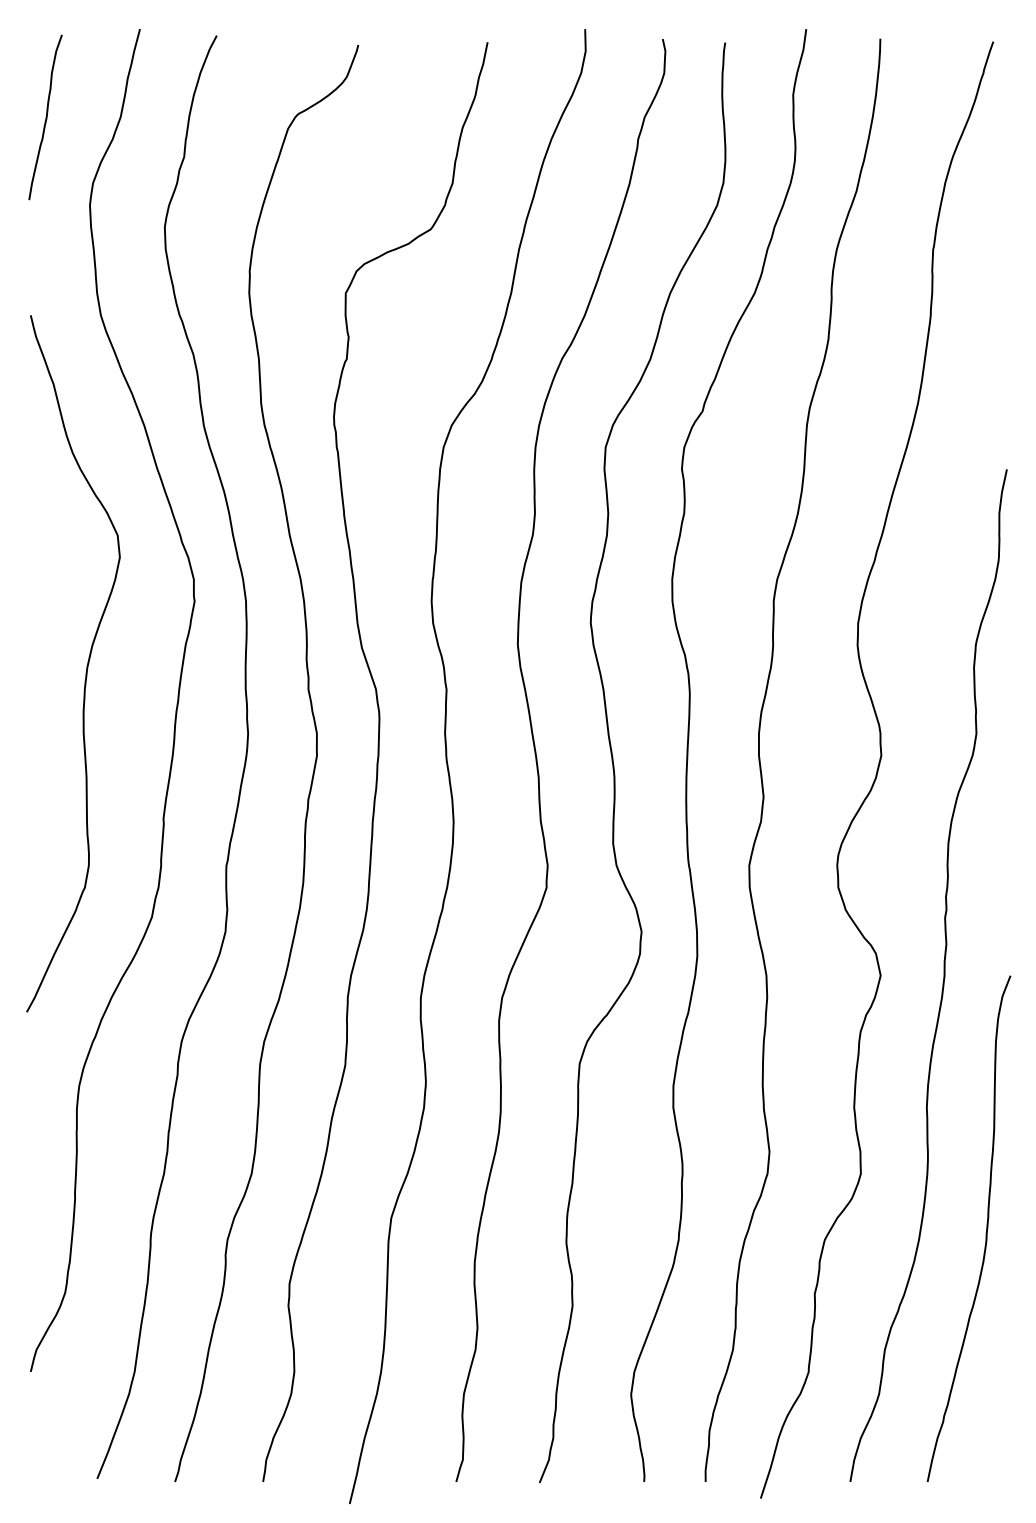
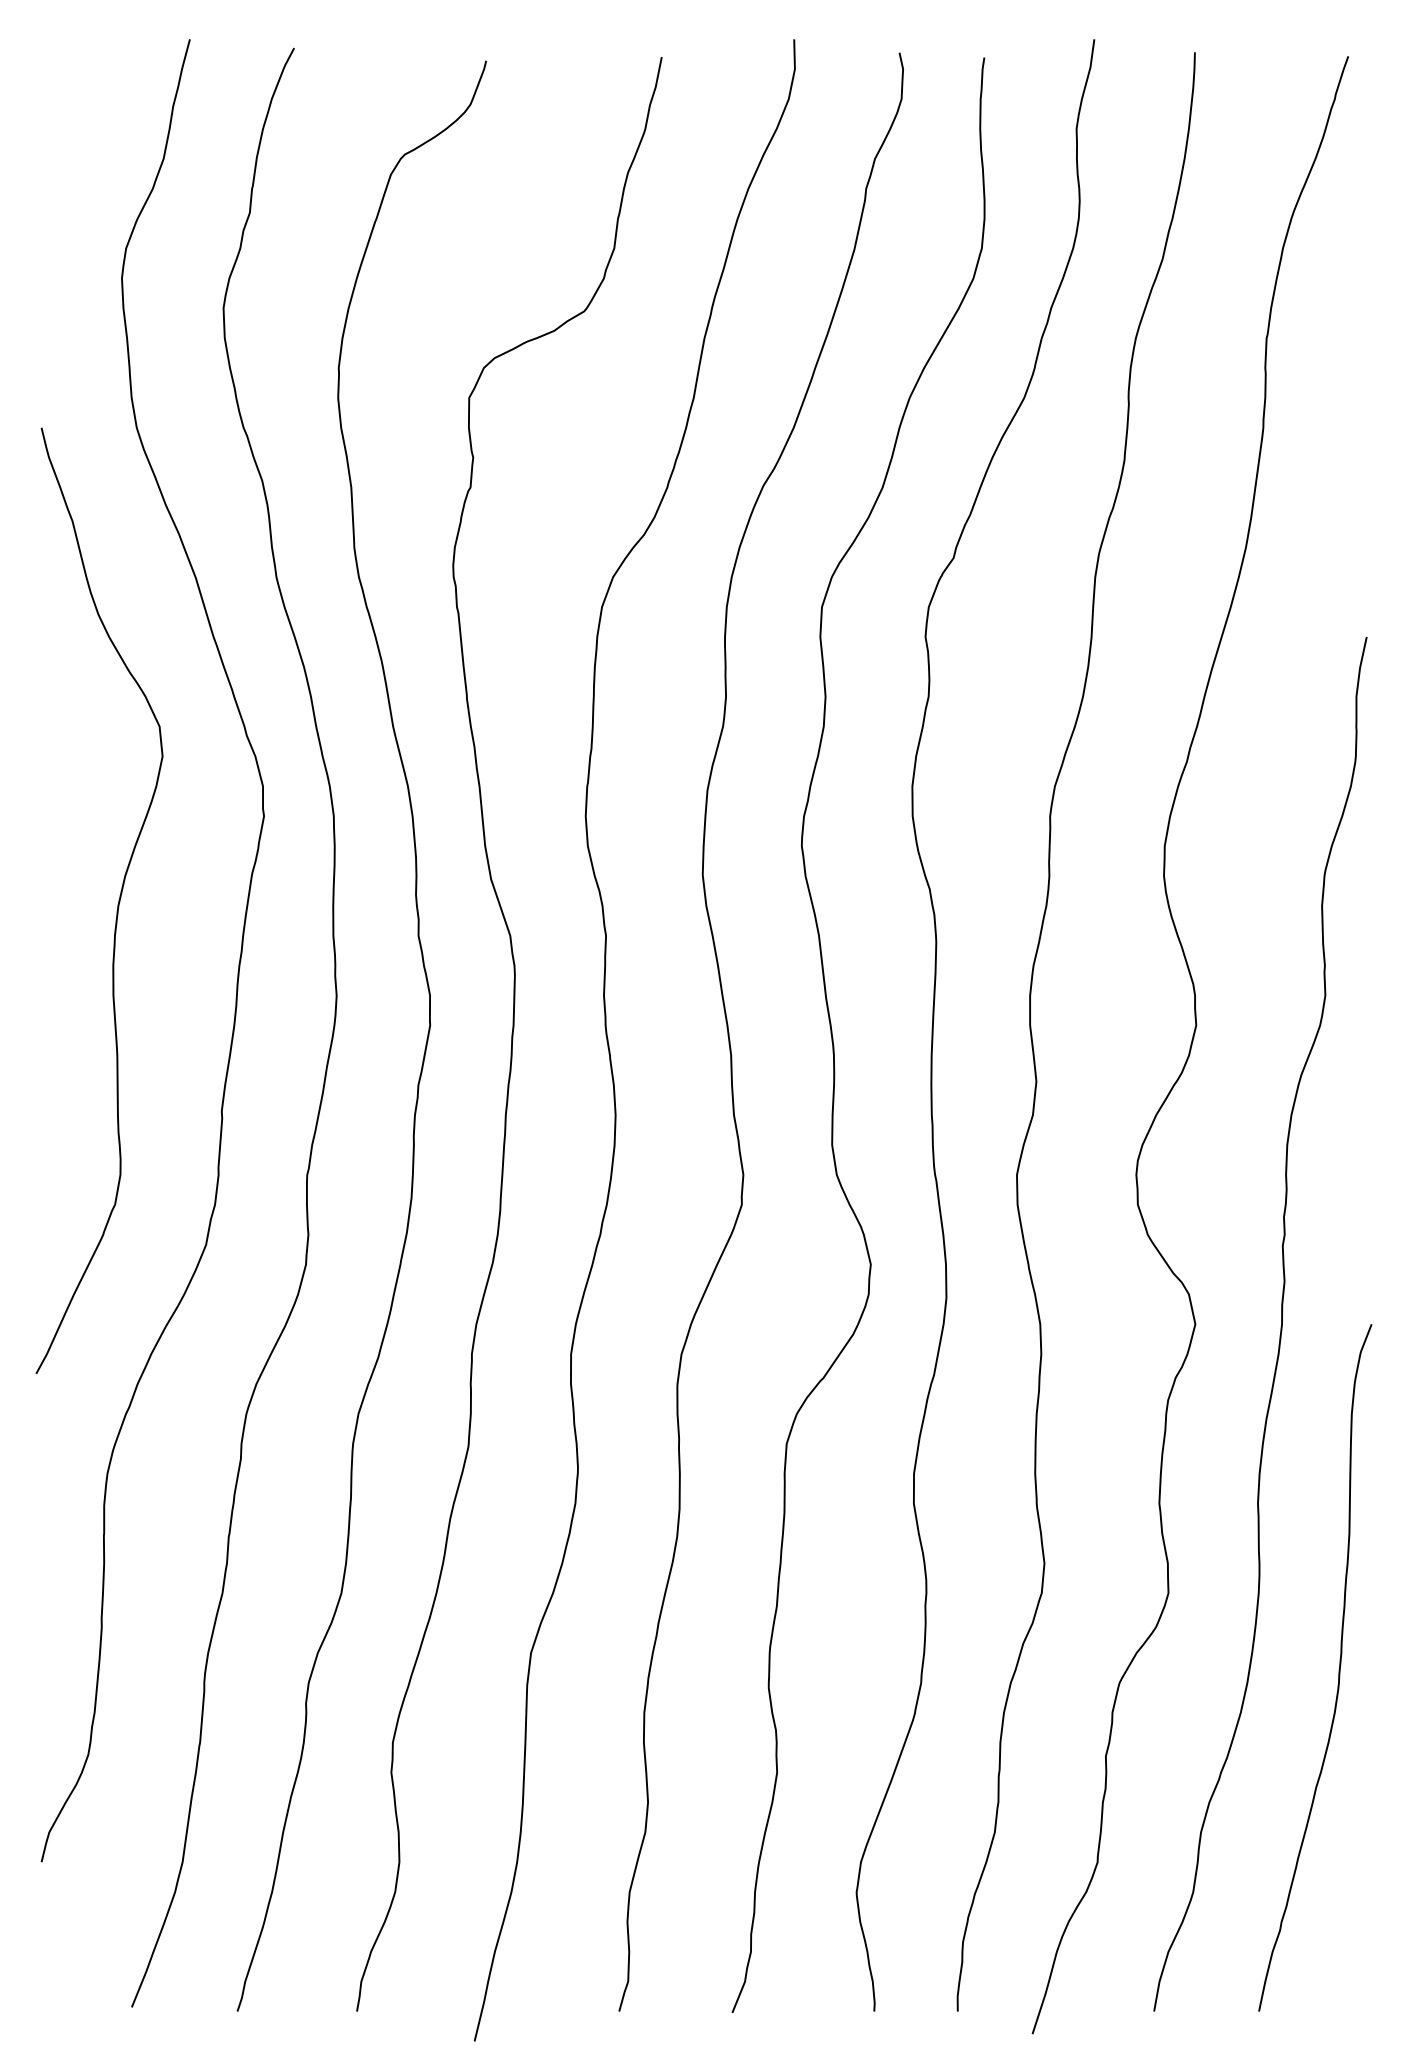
curve: (45, 117) -> (61, 159), removed

